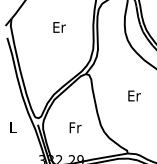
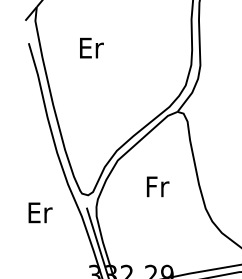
text: (59, 27) -> (91, 48), moved
text: (13, 127) -> (40, 212), L -> Er
text: (75, 127) -> (157, 186), moved

